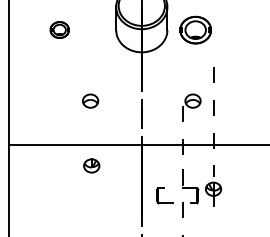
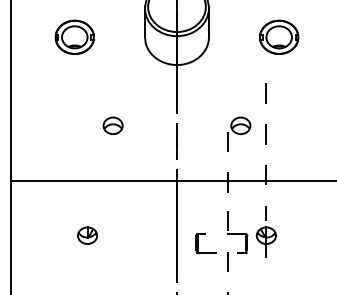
part: (59, 29) -> (74, 36), size x1.67
part: (195, 29) -> (279, 36), moved
part: (91, 165) -> (87, 235), moved

